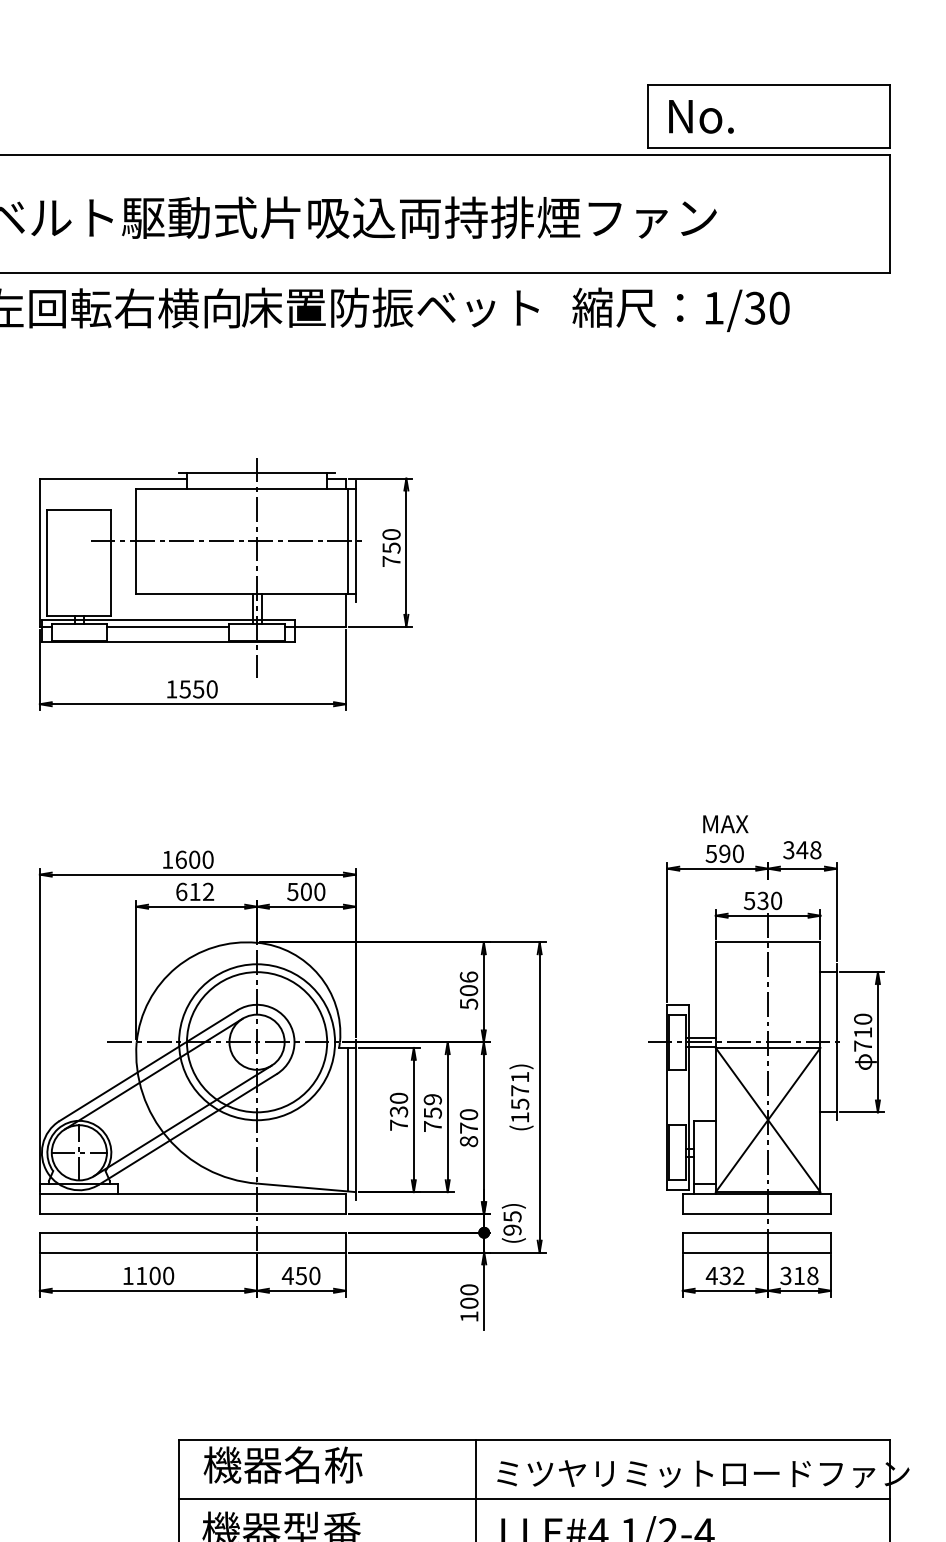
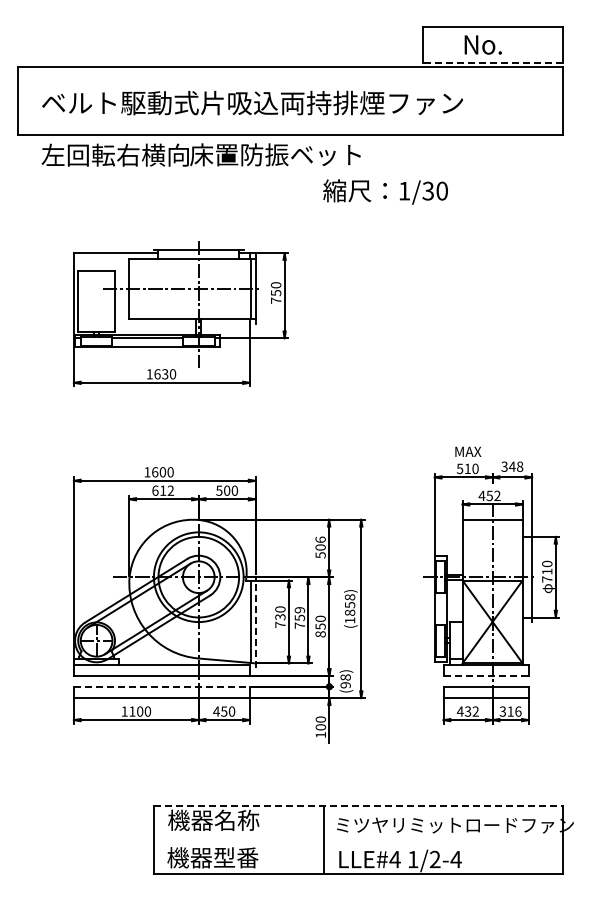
text: (700, 115) -> (482, 44), moved
line: (769, 147) -> (493, 62), solid -> dashed
text: (680, 308) -> (385, 191), moved
text: (192, 689) -> (161, 374), 1550 -> 1630
text: (724, 853) -> (467, 468), 590 -> 510
text: (762, 900) -> (489, 495), 530 -> 452
text: (519, 1089) -> (349, 604), (1571) -> (1858)
line: (355, 1119) -> (255, 621), solid -> dashed
text: (468, 1127) -> (320, 626), 870 -> 850
line: (757, 1213) -> (486, 675), solid -> dashed
text: (512, 1216) -> (345, 677), (95) -> (98)
line: (192, 1232) -> (161, 686), solid -> dashed
text: (813, 1275) -> (518, 711), 318 -> 316
line: (536, 1439) -> (359, 805), solid -> dashed
line: (534, 1498) -> (358, 839), removed

